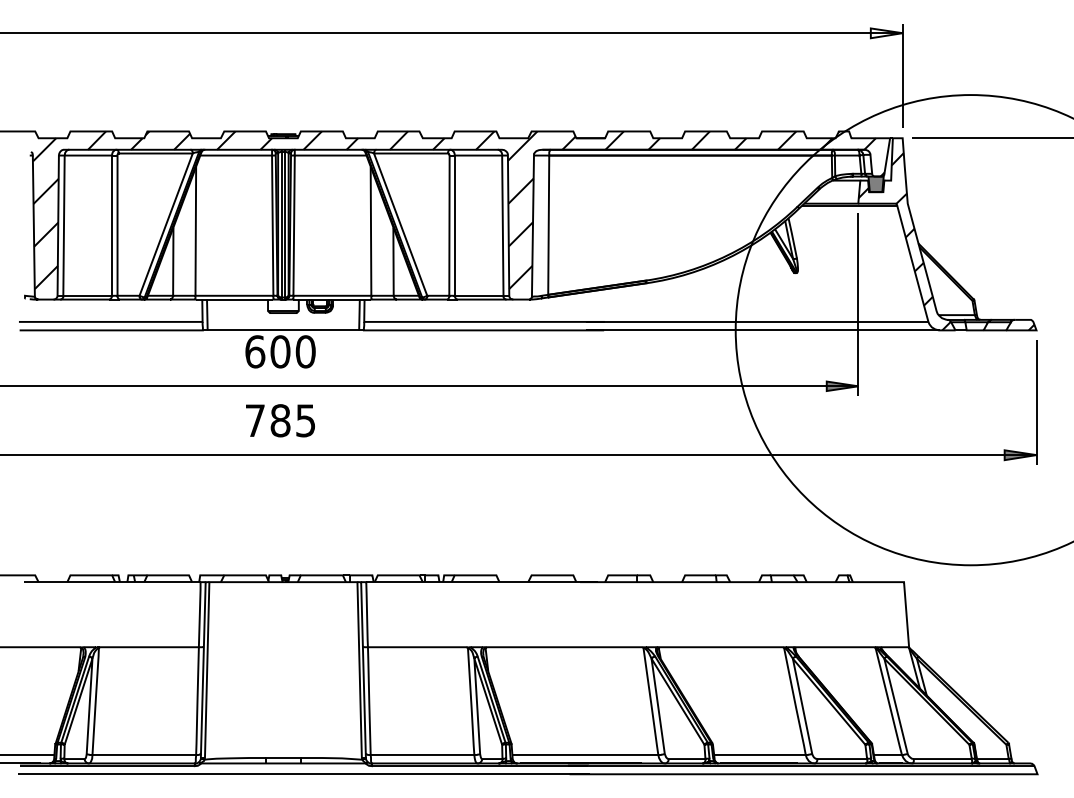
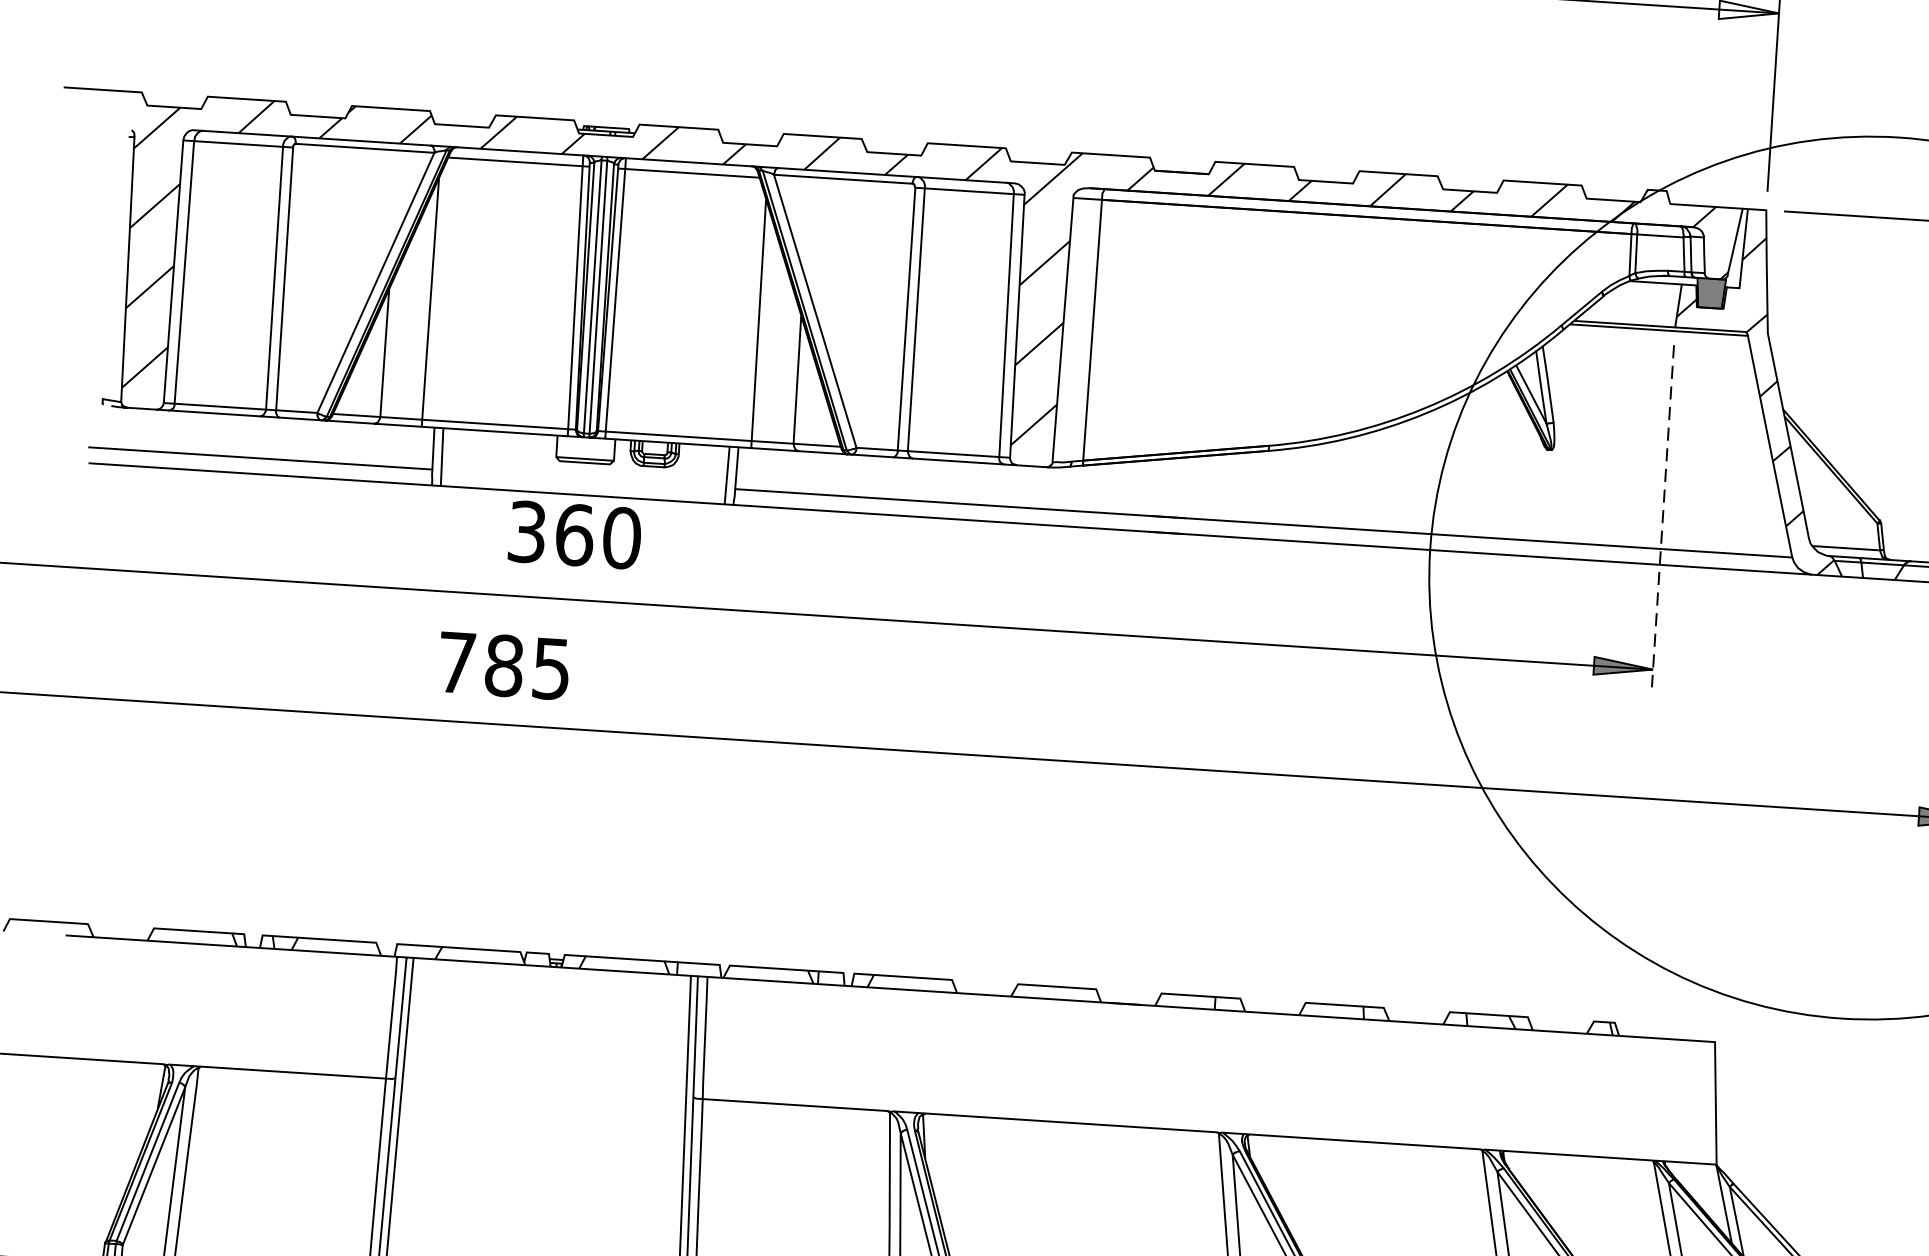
line: (858, 304) -> (1663, 516), solid -> dashed
text: (267, 351) -> (550, 532), 600 -> 360
text: (280, 420) -> (504, 665), moved

